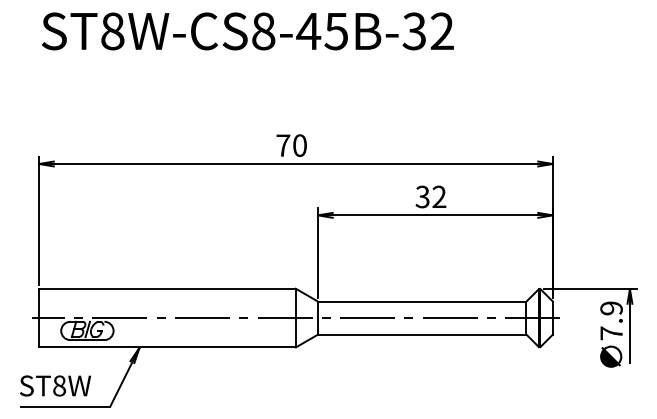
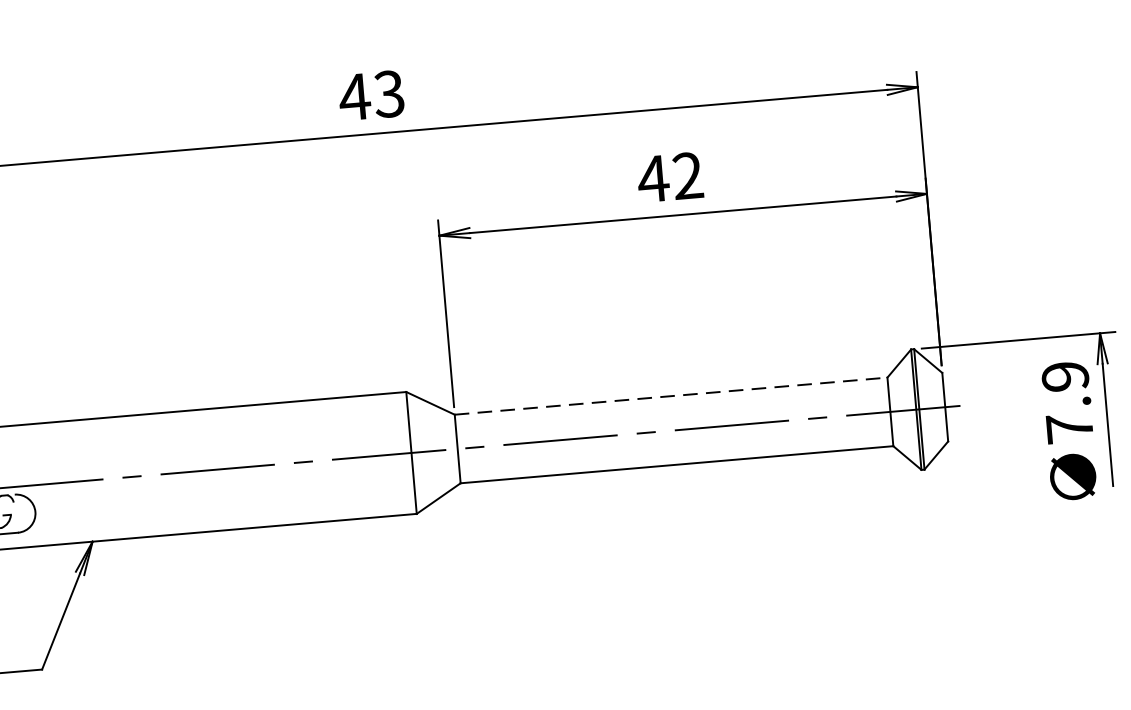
text: (290, 145) -> (369, 95), 70 -> 43
text: (422, 196) -> (652, 177), 32 -> 42
line: (422, 301) -> (671, 395), solid -> dashed

